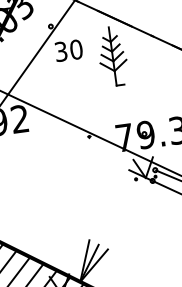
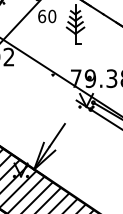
text: (61, 51) -> (42, 16), 30 -> 60
line: (106, 226) -> (56, 135), added

